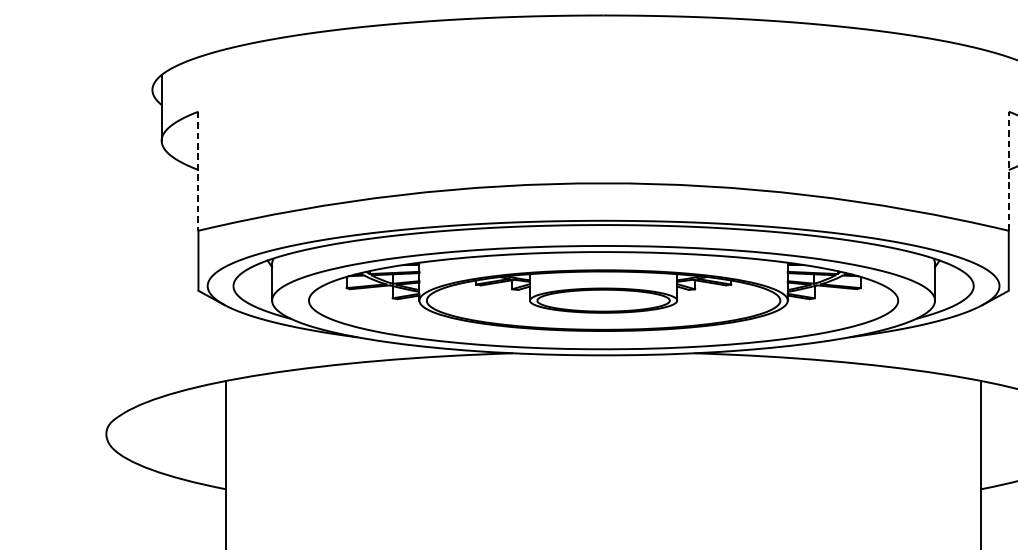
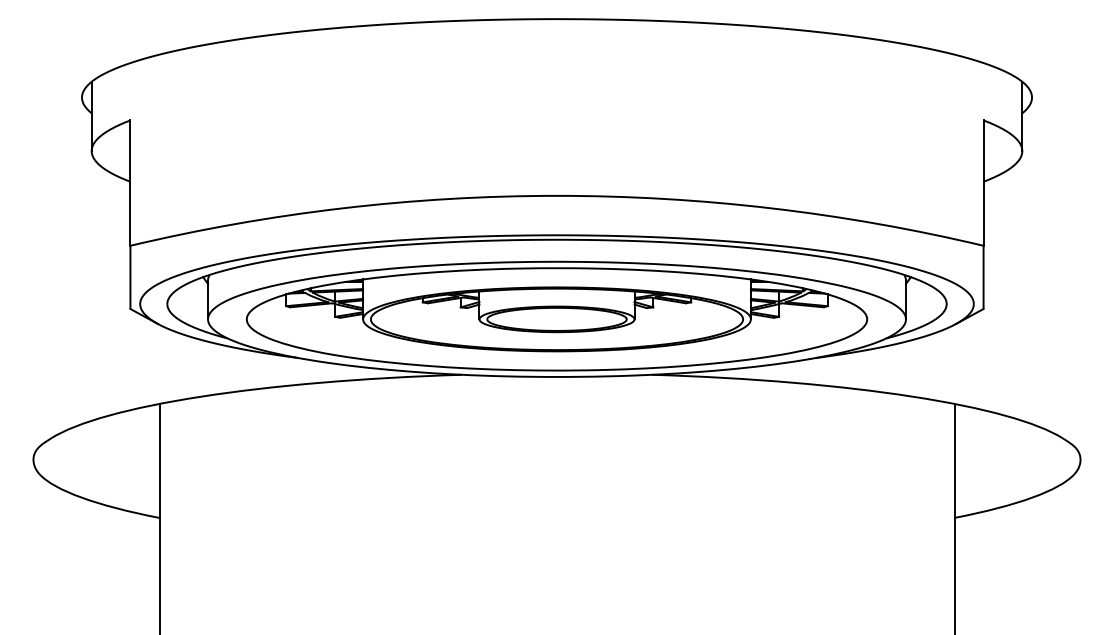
line: (198, 171) -> (130, 183), dashed -> solid
line: (1008, 171) -> (983, 183), dashed -> solid

